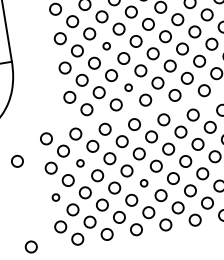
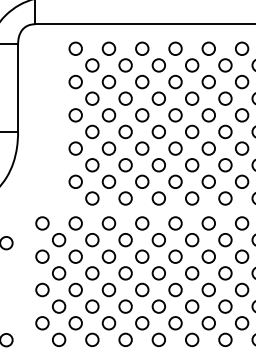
circle: (106, 45) -> (125, 131), size x1.67
circle: (128, 87) -> (142, 181), size x1.67
circle: (80, 163) -> (75, 256), size x1.67
circle: (144, 182) -> (142, 289), size x1.67
circle: (55, 197) -> (42, 289), size x1.67

